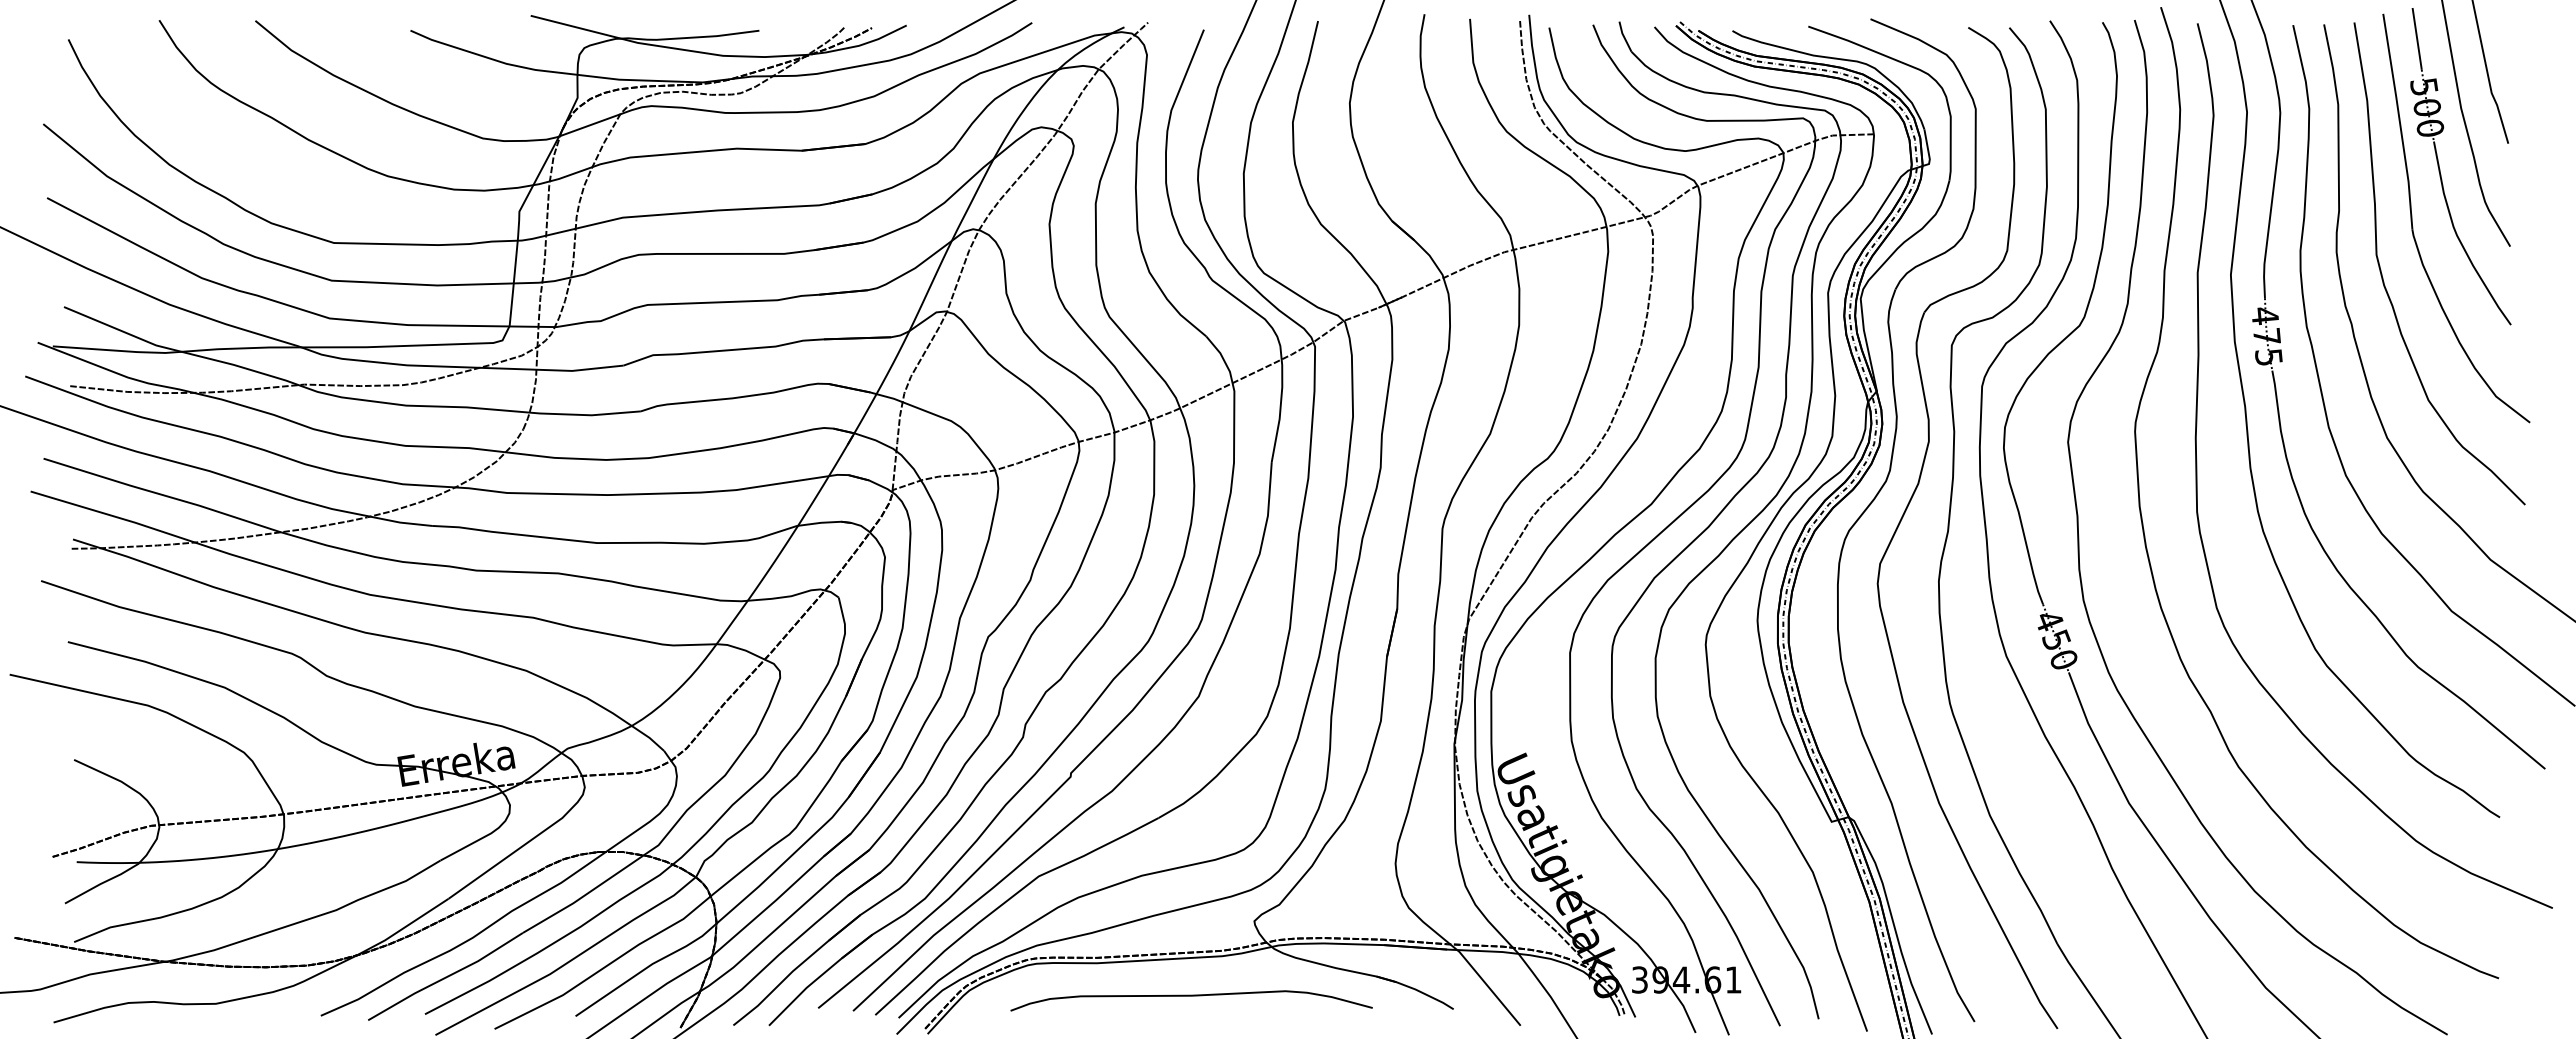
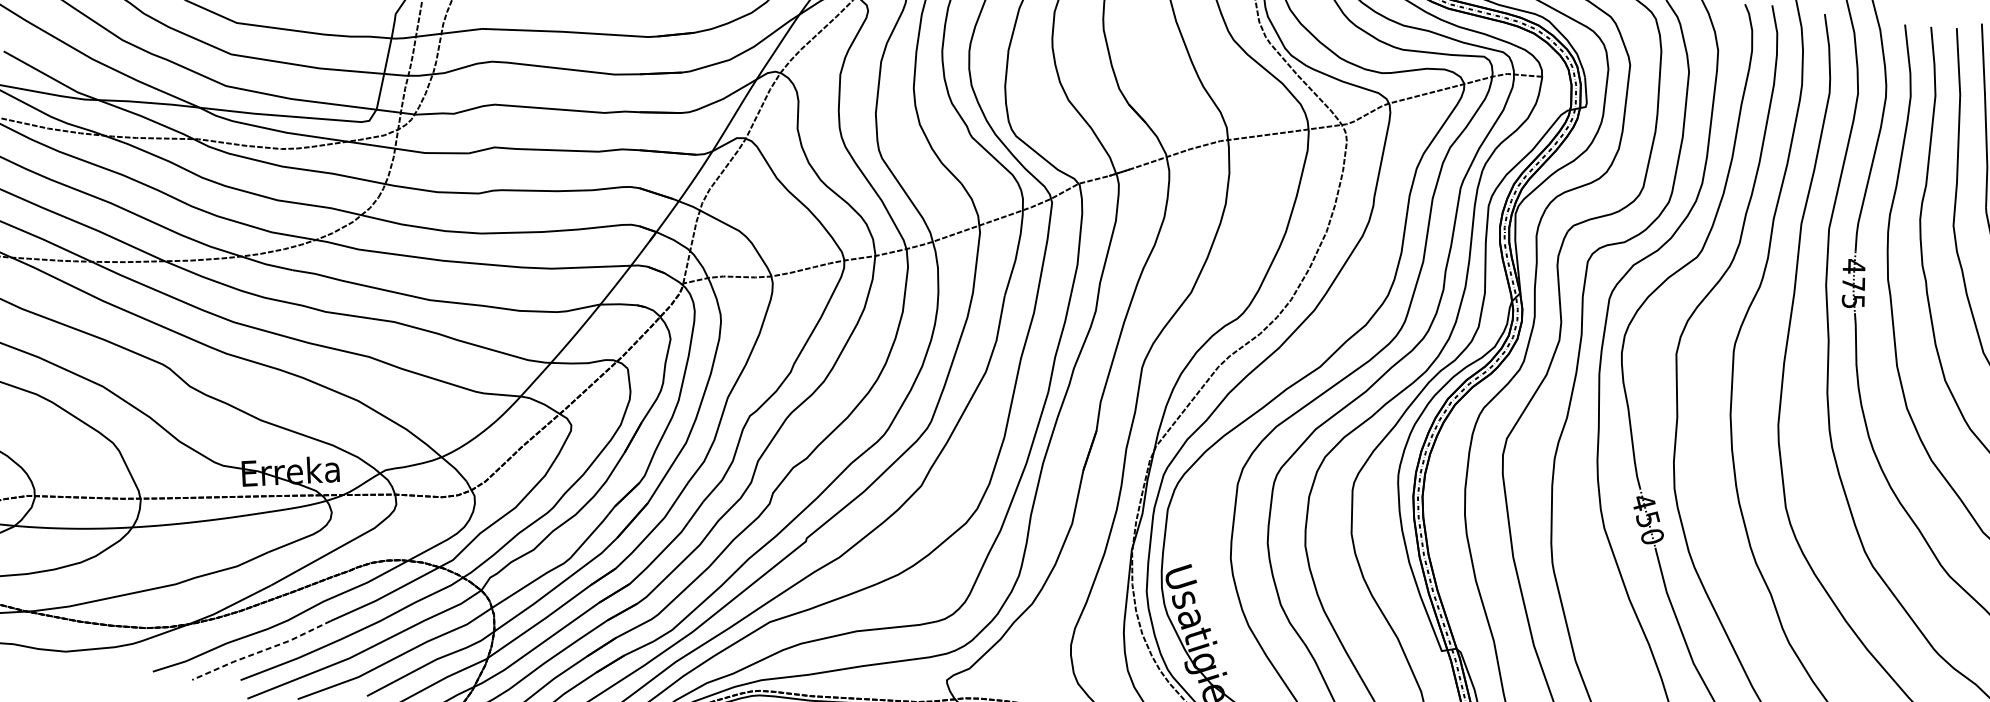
line: (445, 977) -> (261, 651), solid -> dashed

